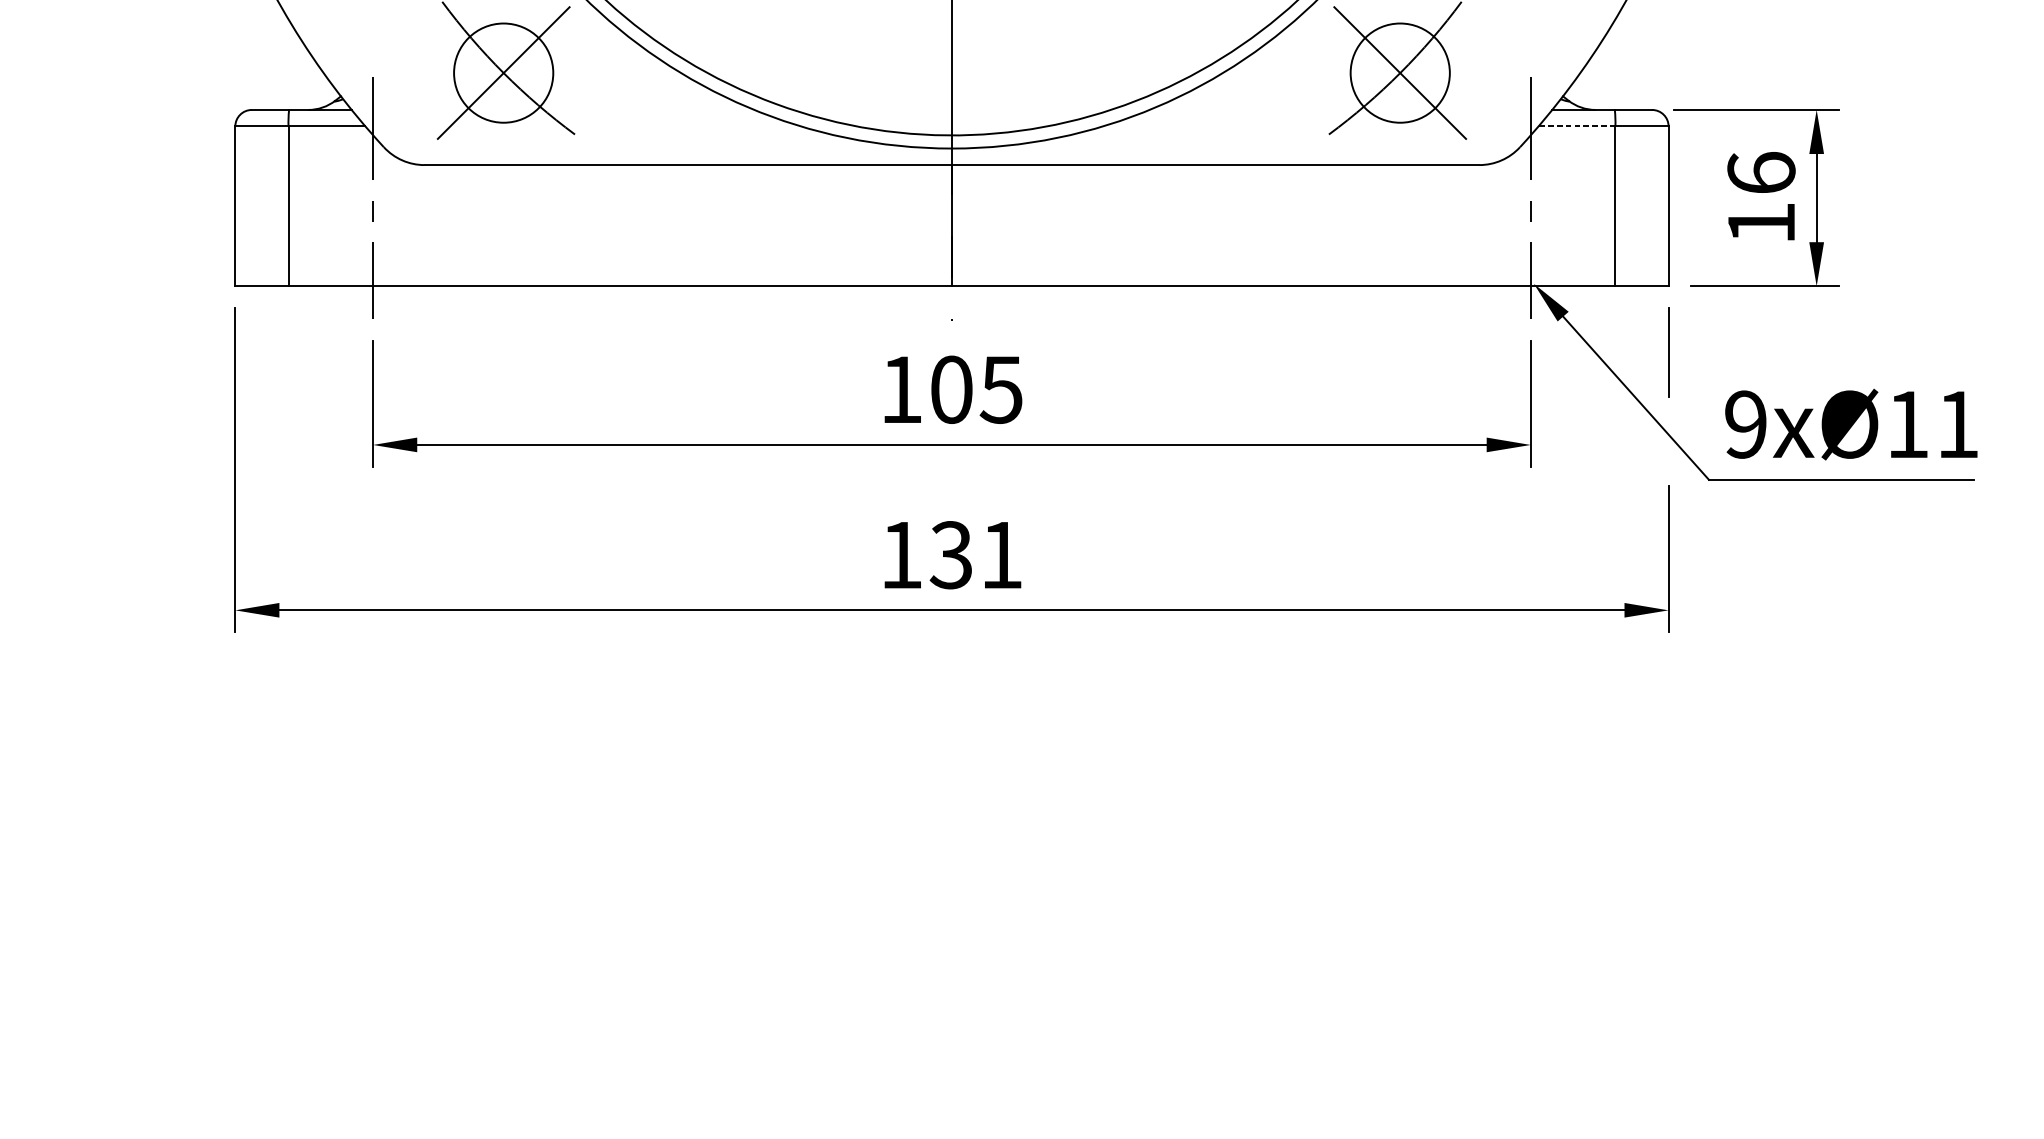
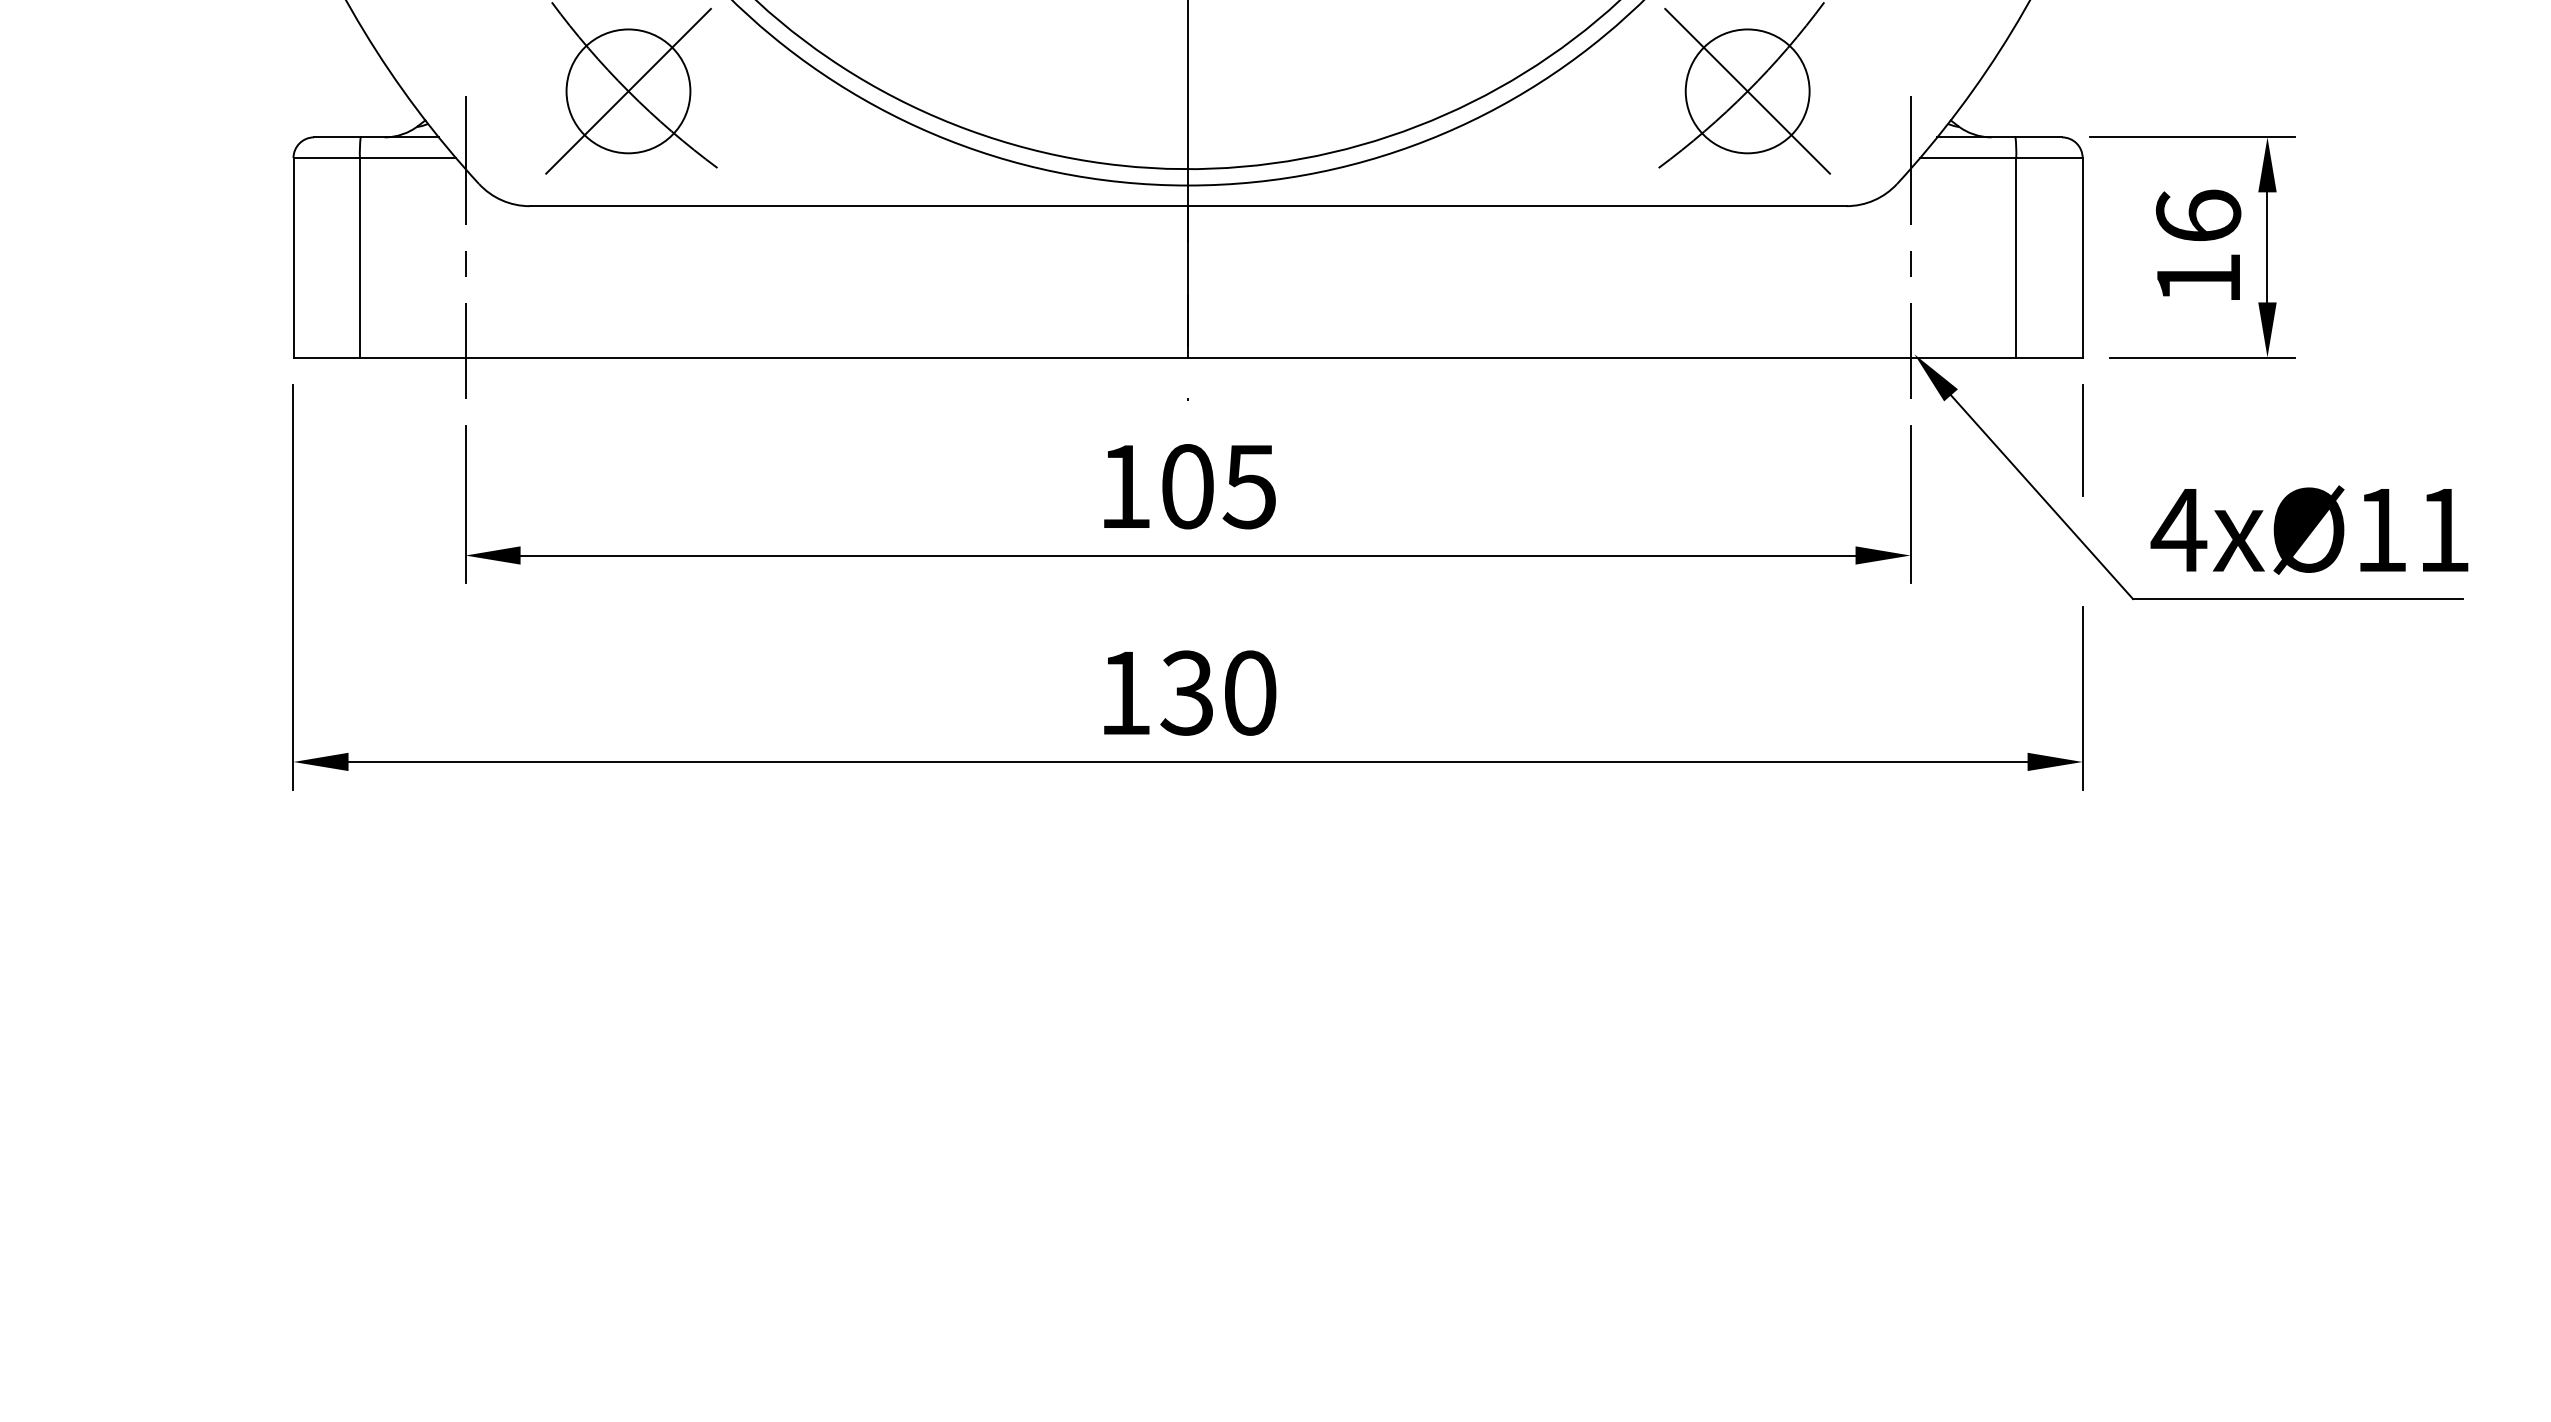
line: (1576, 126) -> (1967, 158), dashed -> solid
text: (1745, 424) -> (2178, 529), 9xØ11 -> 4xØ11
text: (1001, 554) -> (1250, 692), 131 -> 130

